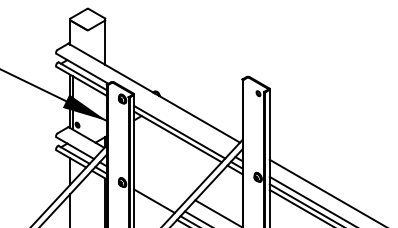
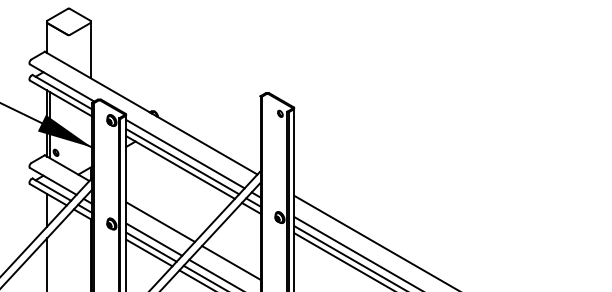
line: (181, 125) -> (185, 153), added
line: (161, 180) -> (160, 221), added
line: (156, 195) -> (154, 239), added
line: (152, 205) -> (149, 252), added

